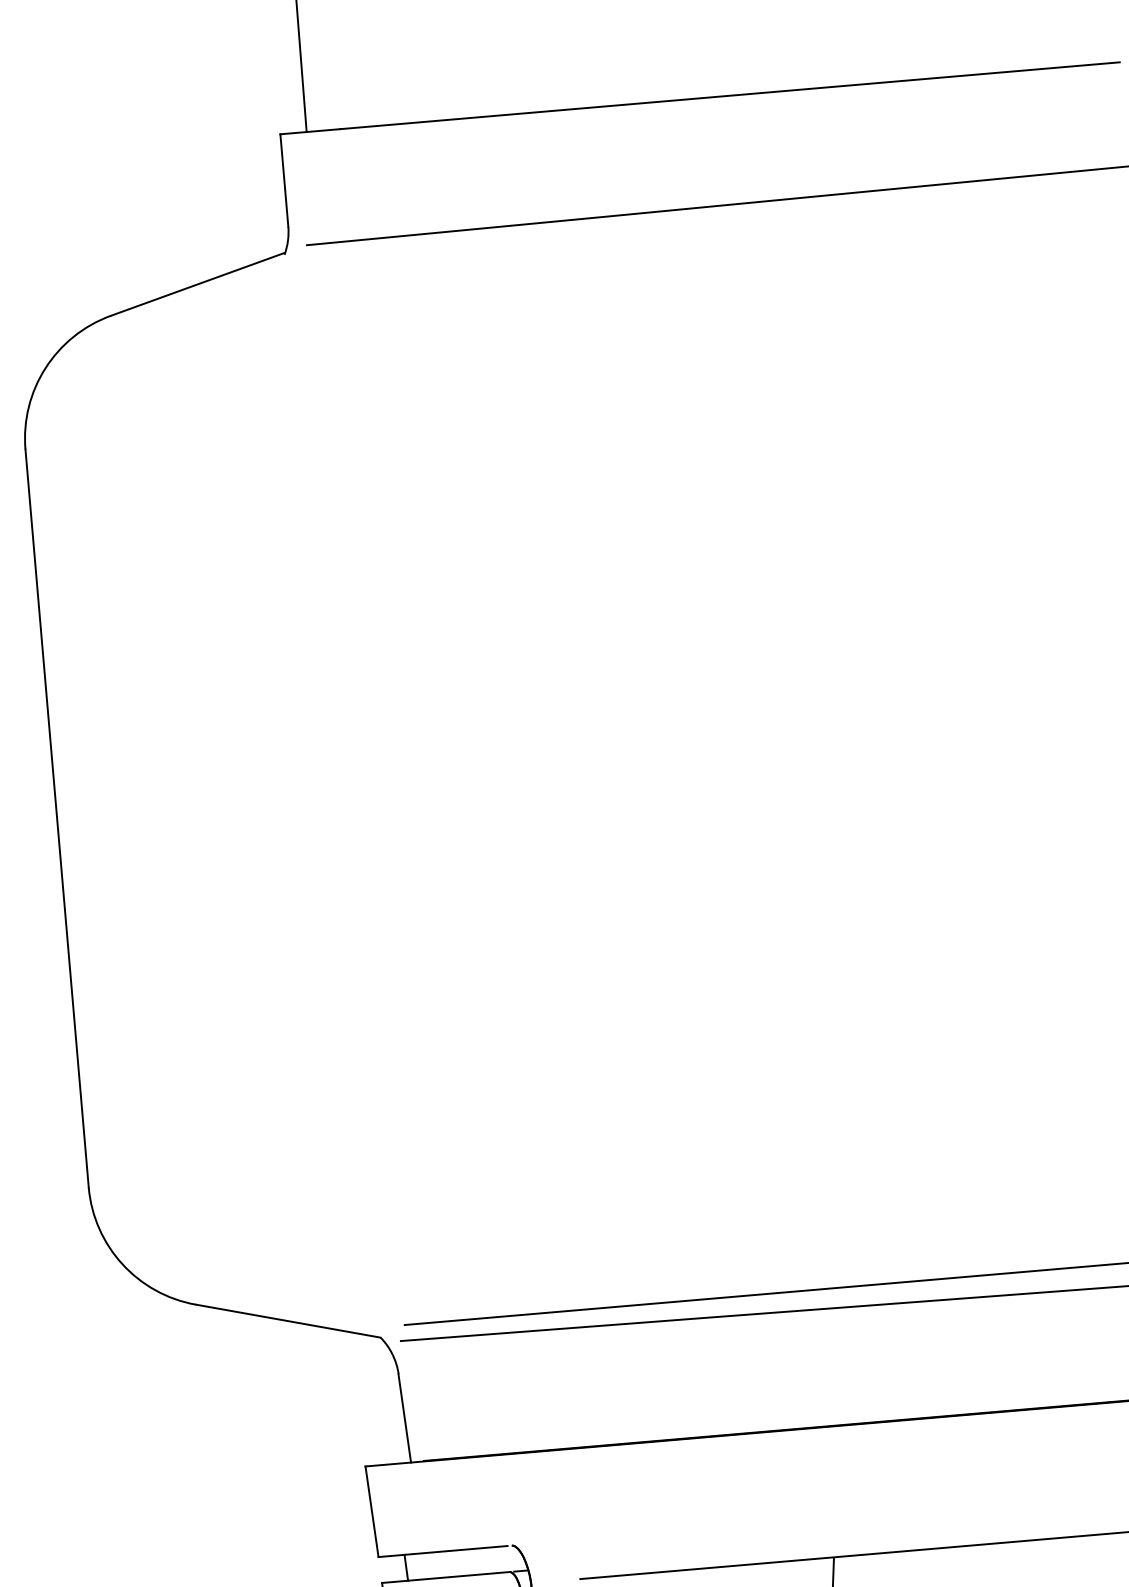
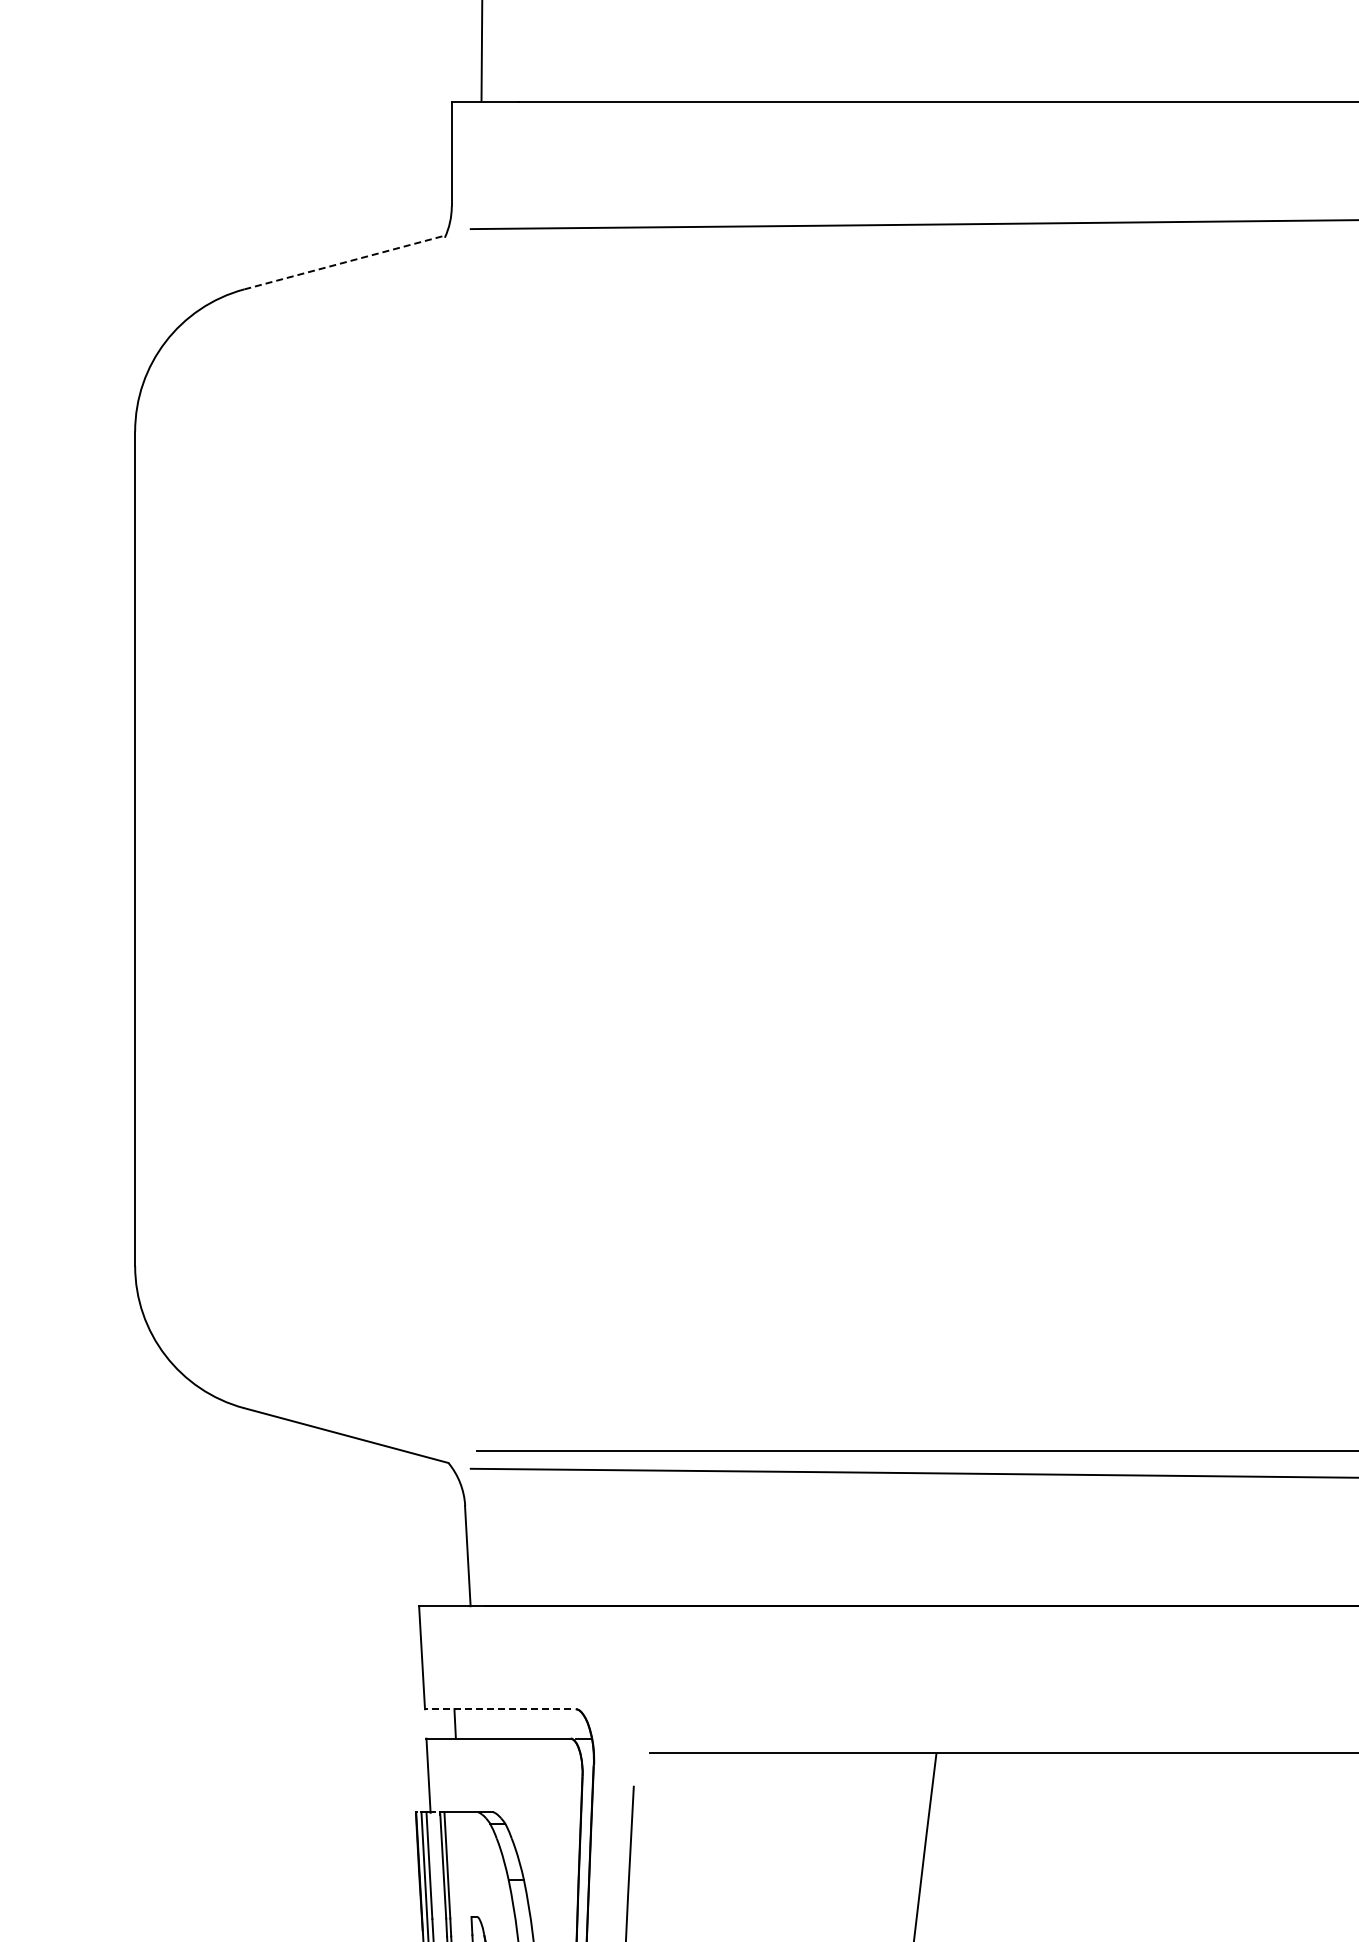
line: (198, 284) -> (345, 262), solid -> dashed
line: (442, 1551) -> (497, 1709), solid -> dashed

